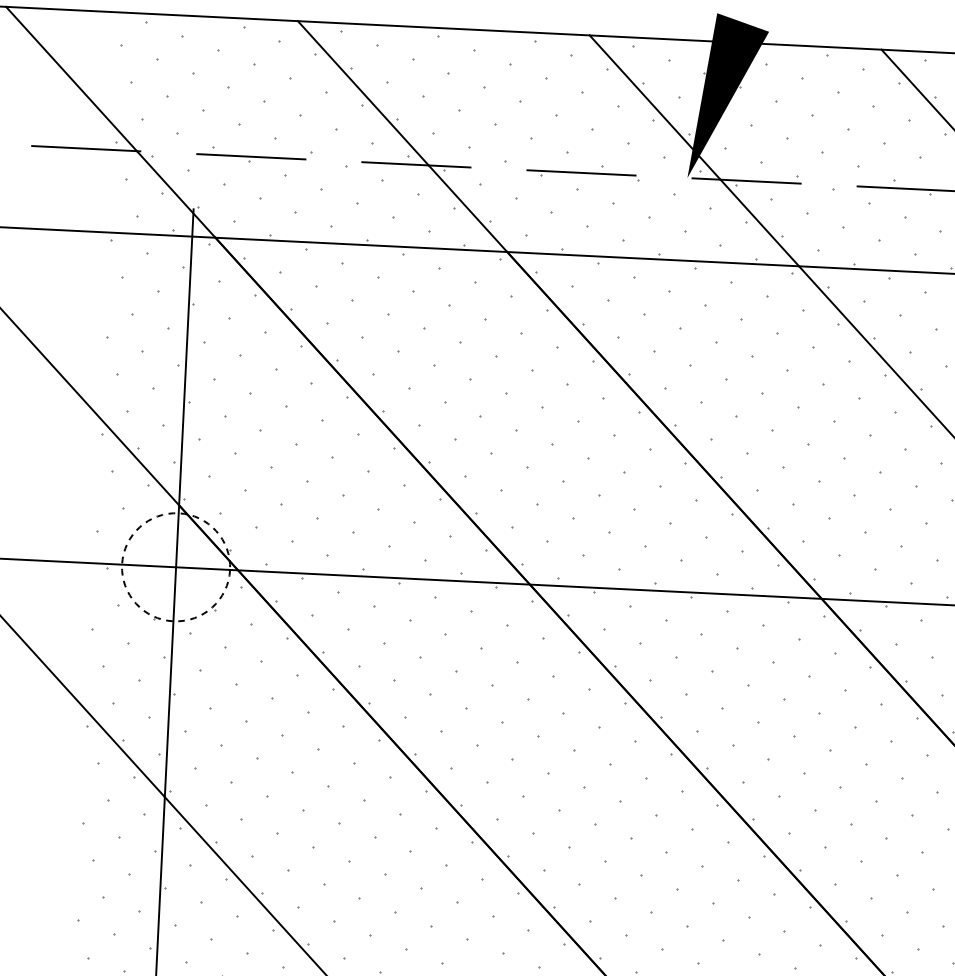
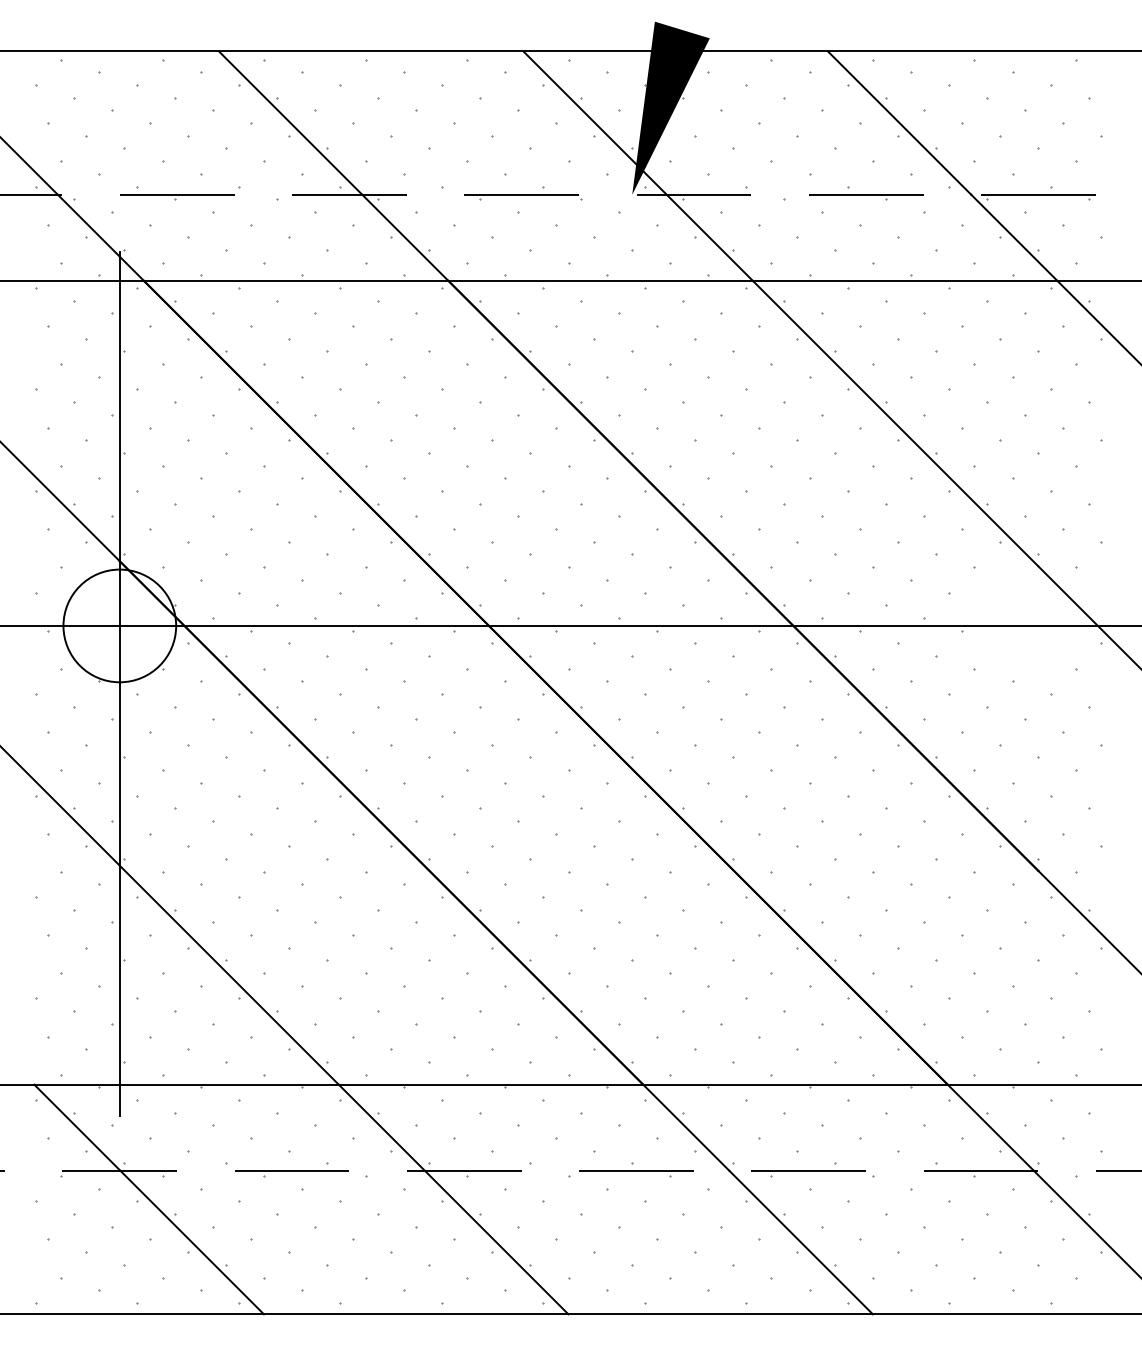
circle: (175, 566) -> (119, 625), dashed -> solid

